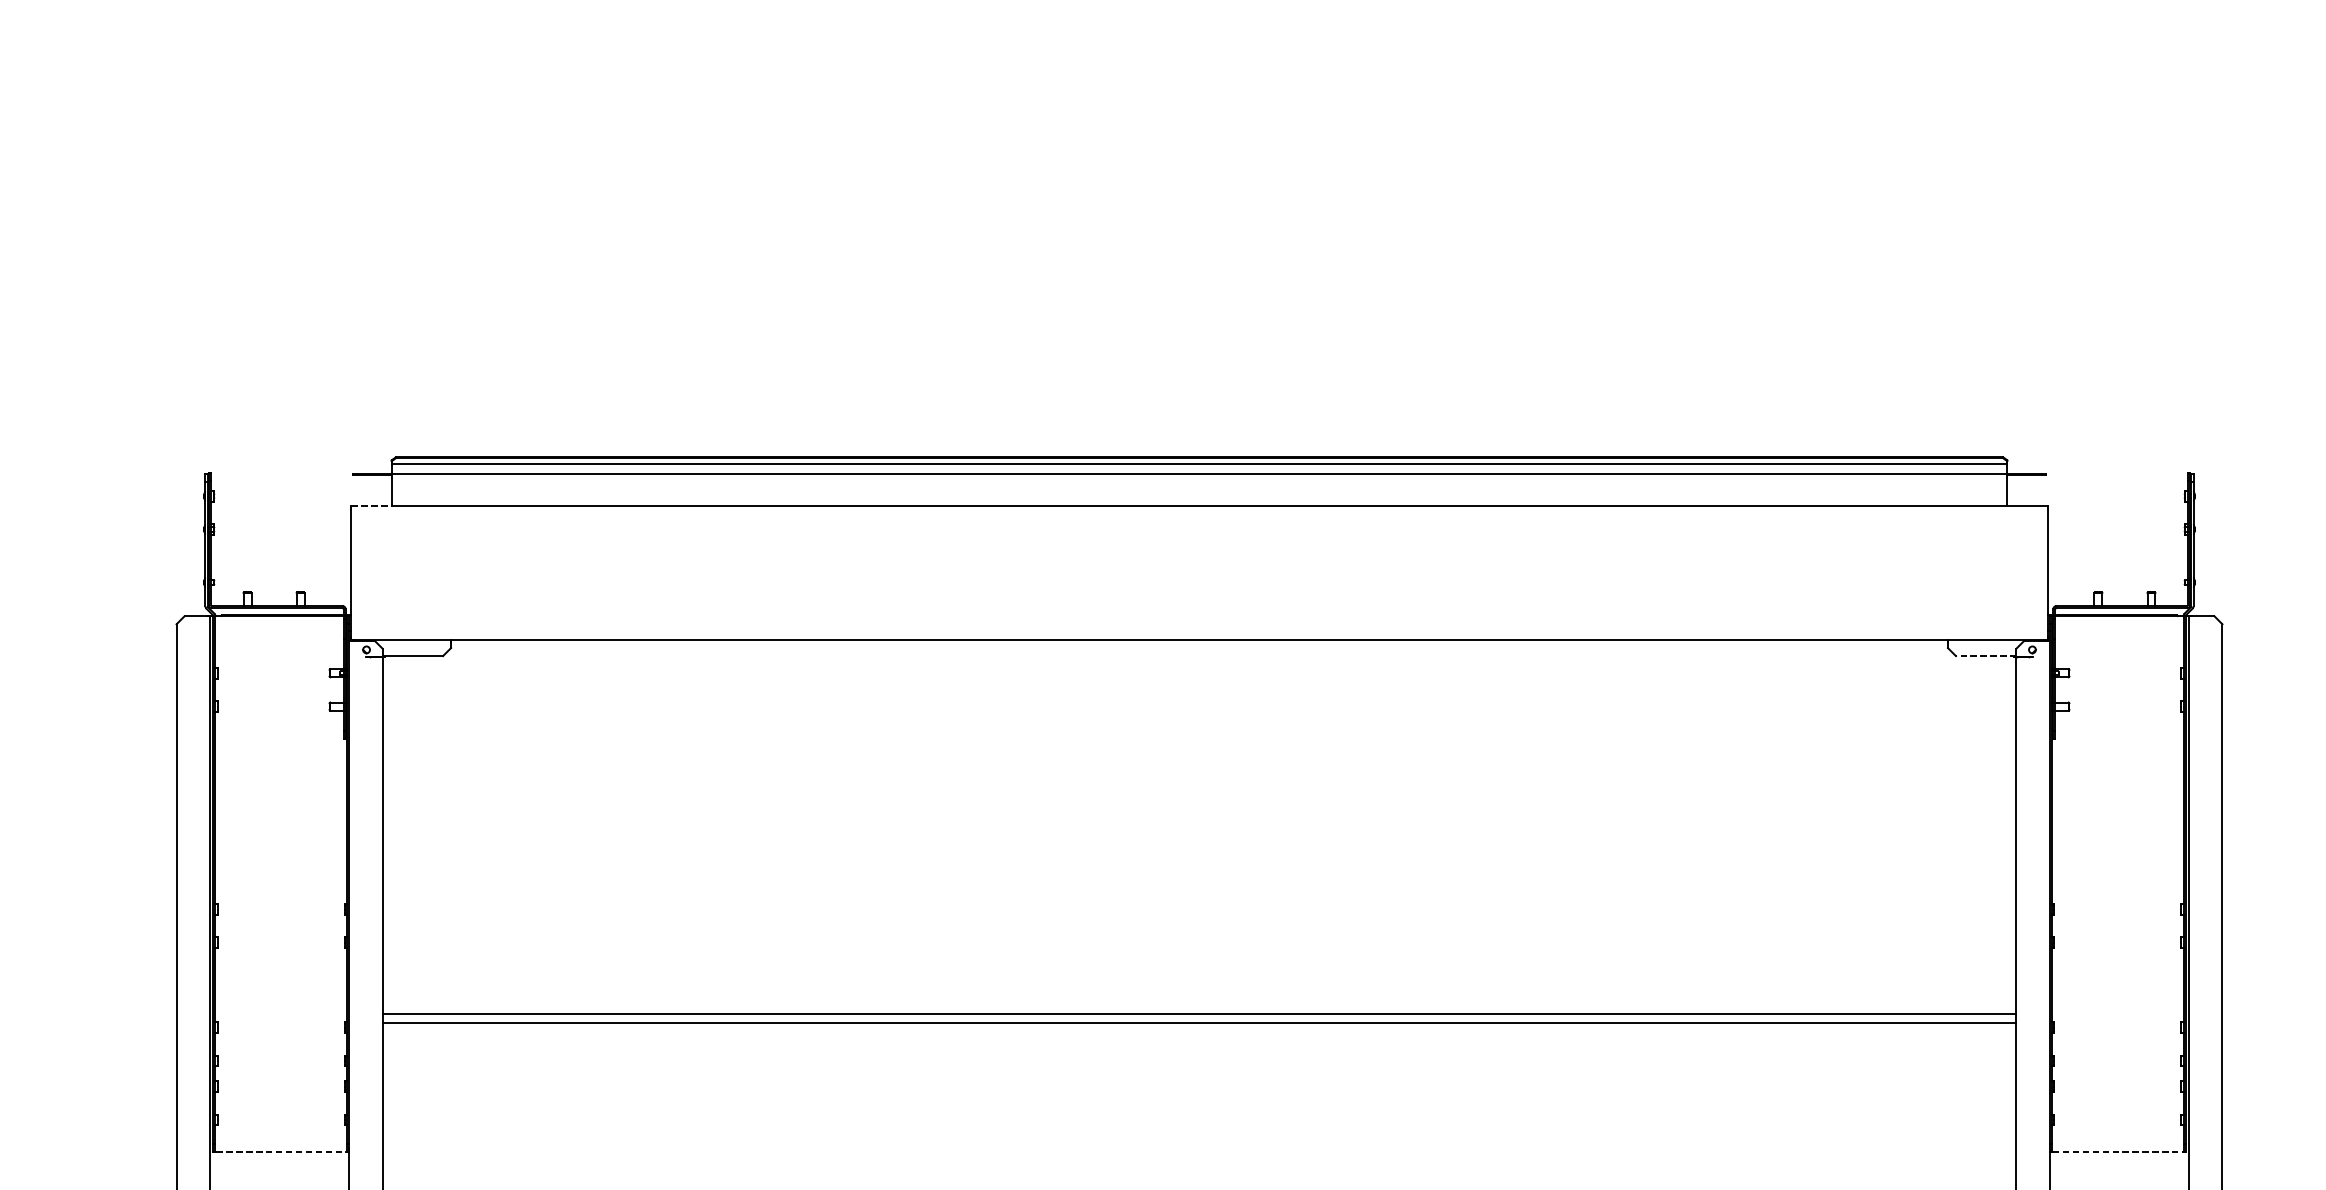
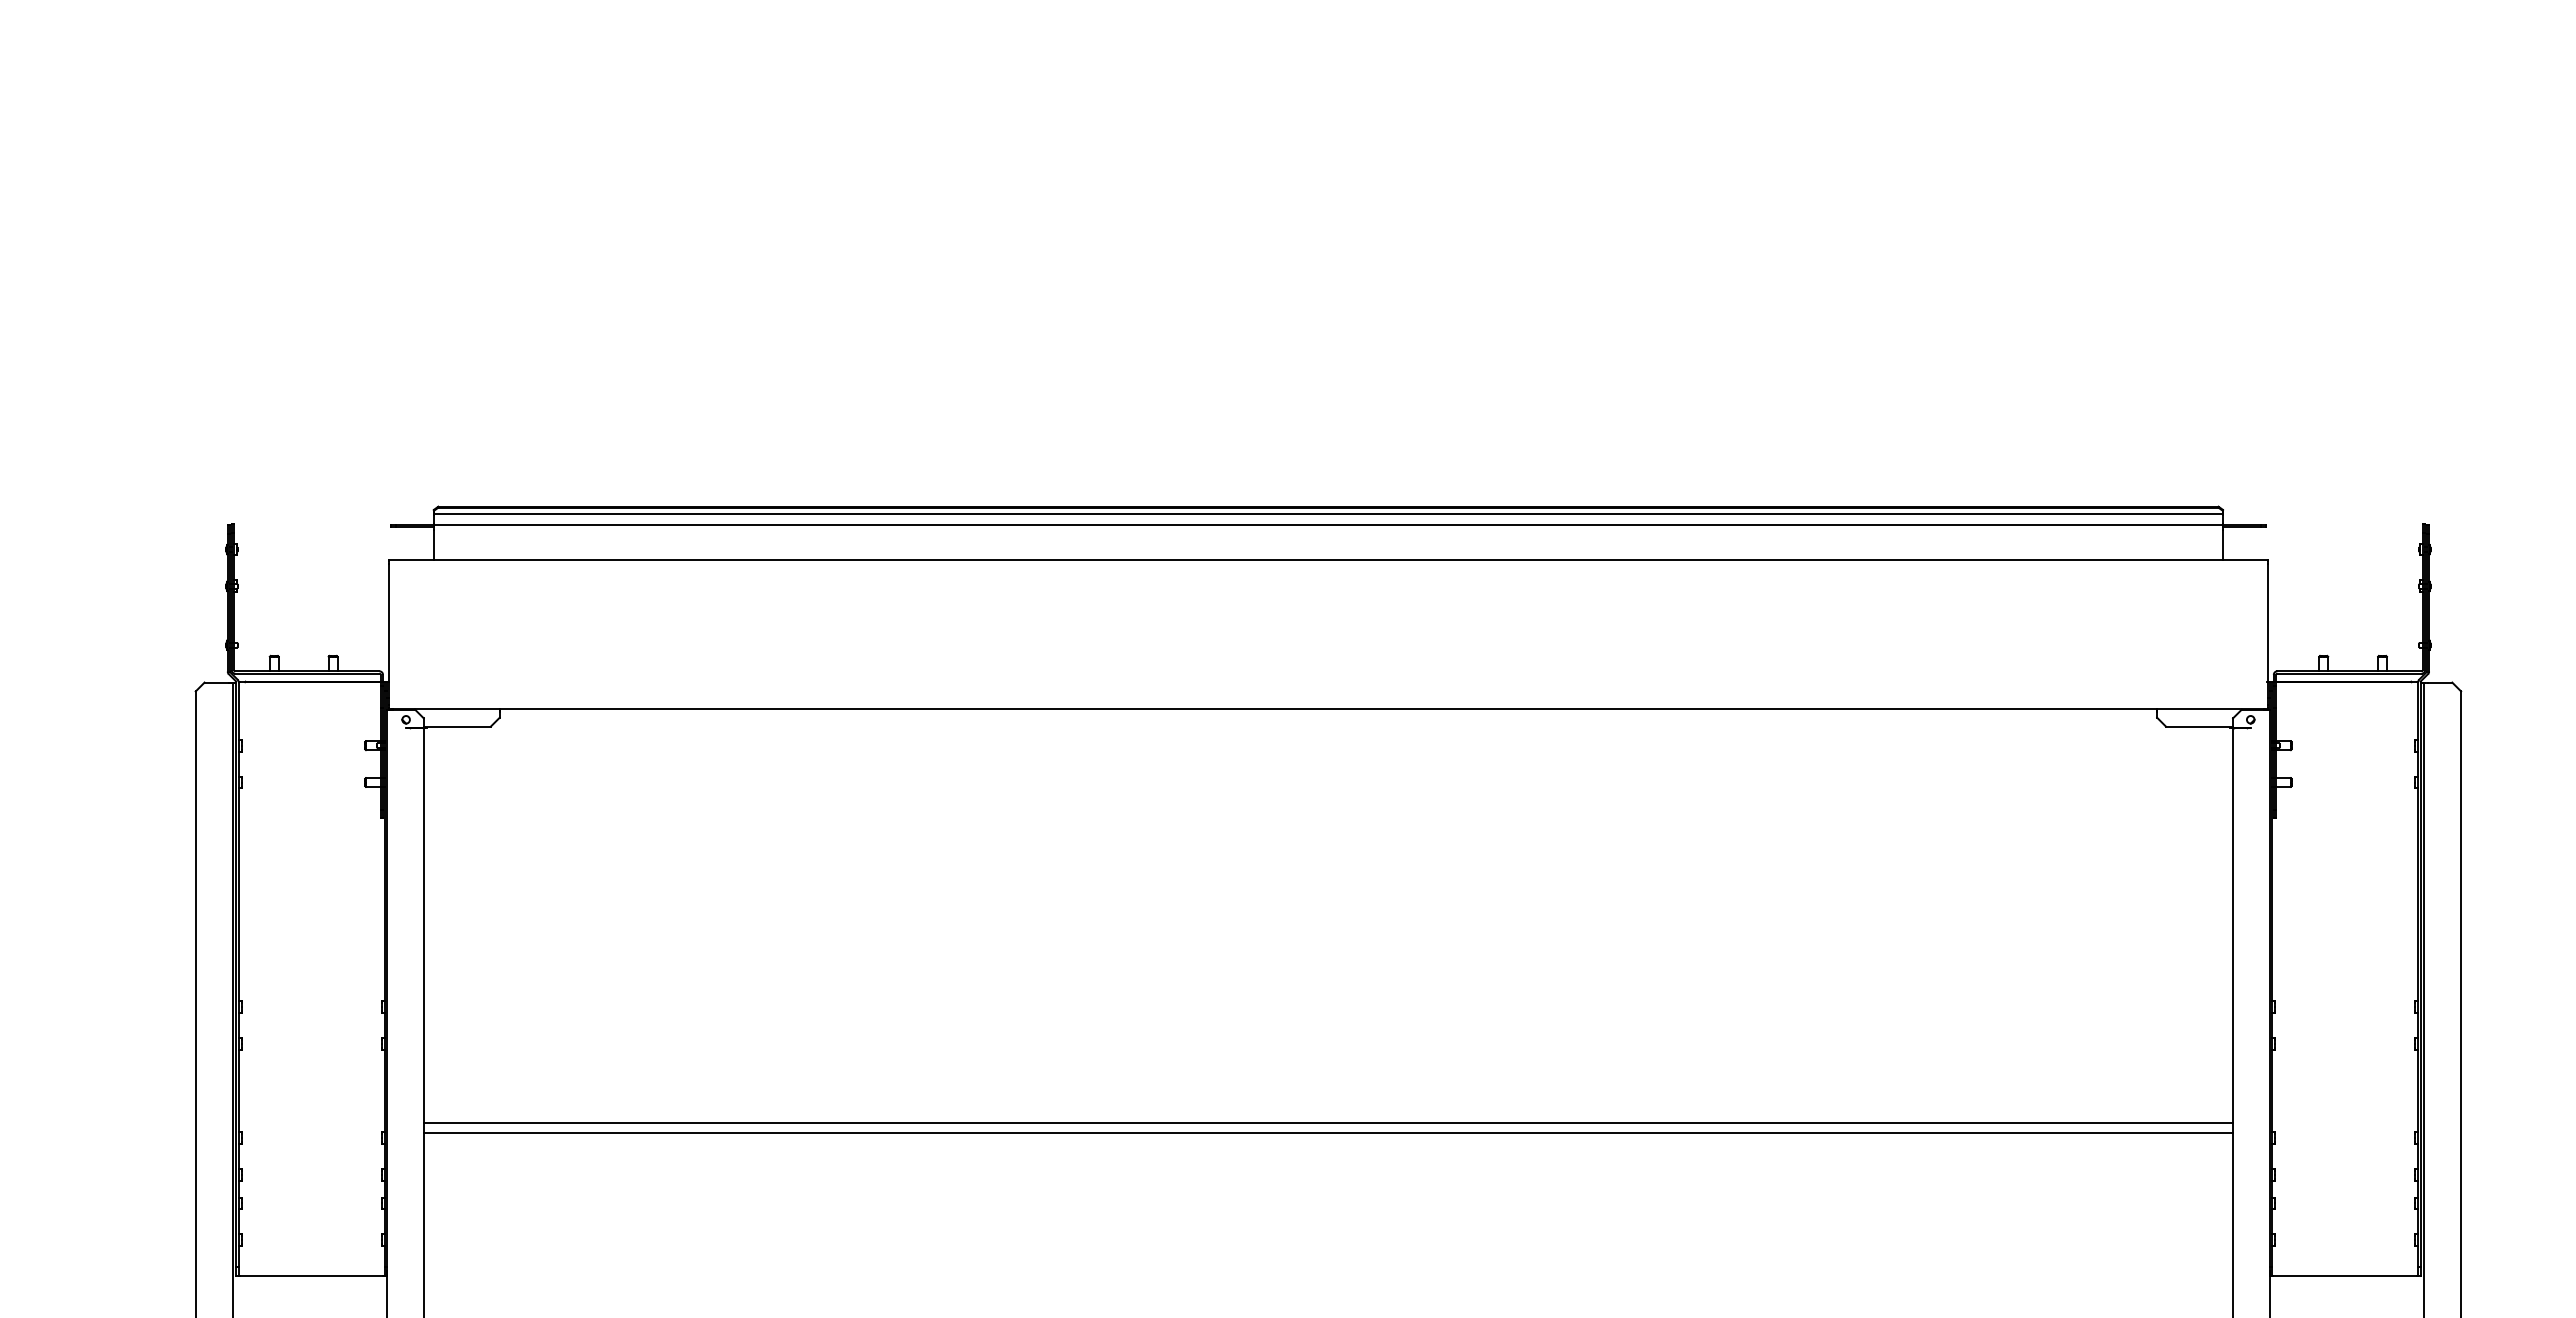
line: (372, 506) -> (412, 560), dashed -> solid
line: (1986, 655) -> (2199, 726), dashed -> solid
line: (281, 1152) -> (311, 1276), dashed -> solid
line: (2118, 1152) -> (2345, 1276), dashed -> solid

